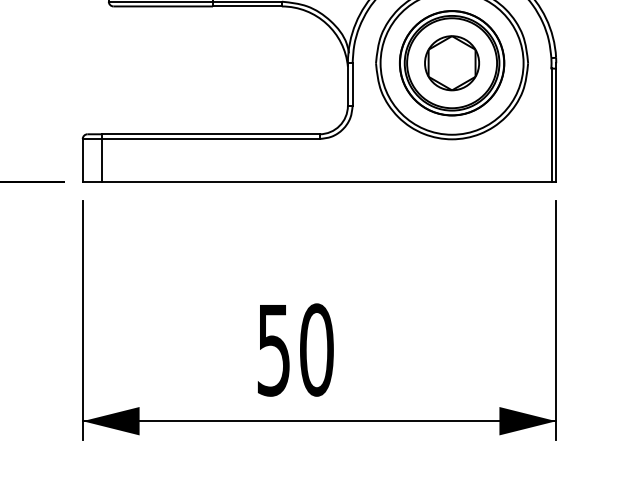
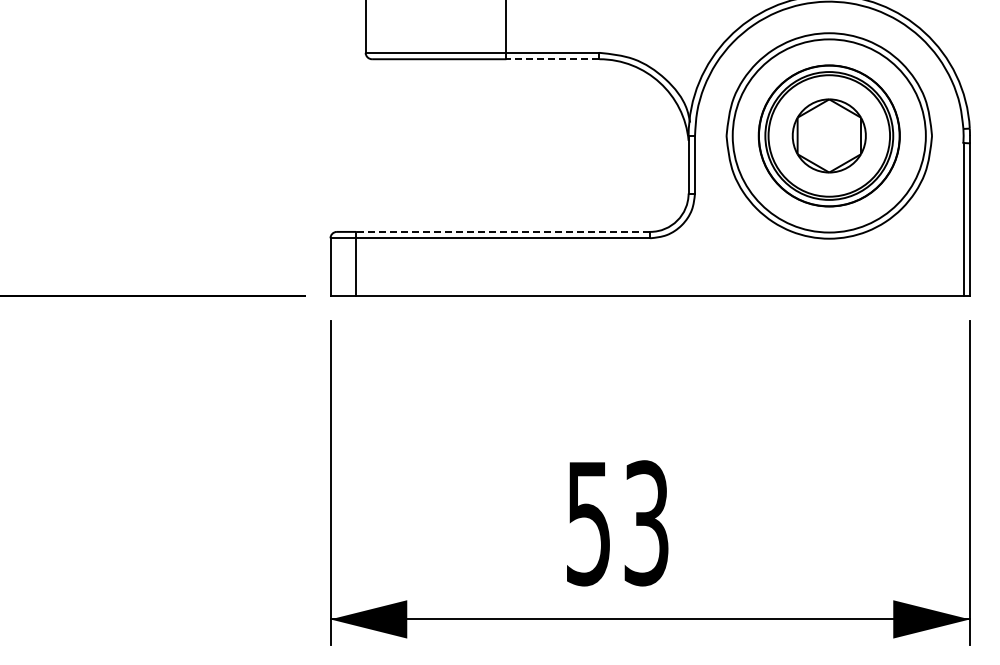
line: (247, 6) -> (552, 59), solid -> dashed
line: (210, 133) -> (502, 231), solid -> dashed
text: (316, 350) -> (646, 523), 50 -> 53

